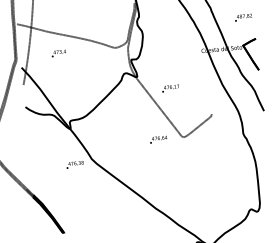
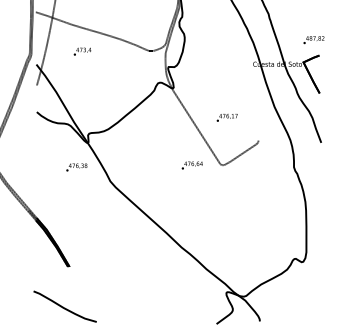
text: (243, 18) -> (313, 40), moved
text: (170, 88) -> (226, 117), moved
text: (74, 164) -> (76, 167), moved

